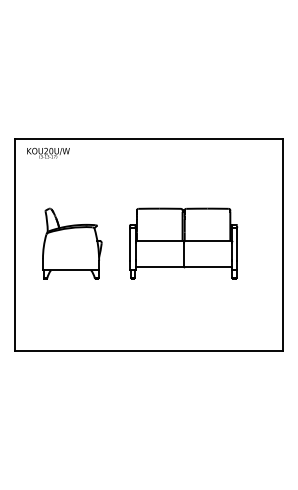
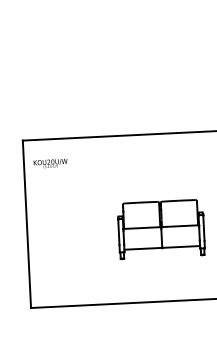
text: (48, 152) -> (50, 163), moved
part: (72, 243) -> (72, 220), removed
part: (183, 243) -> (161, 229), moved

